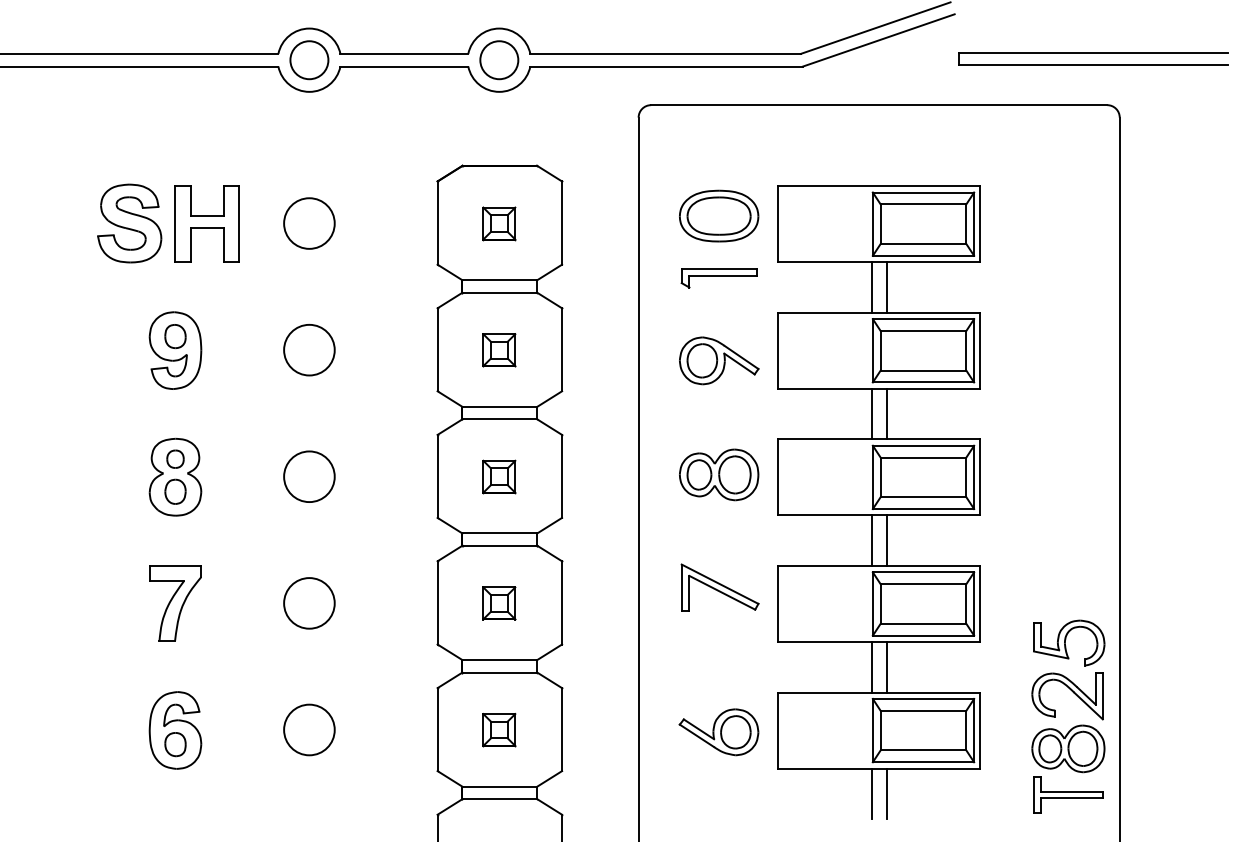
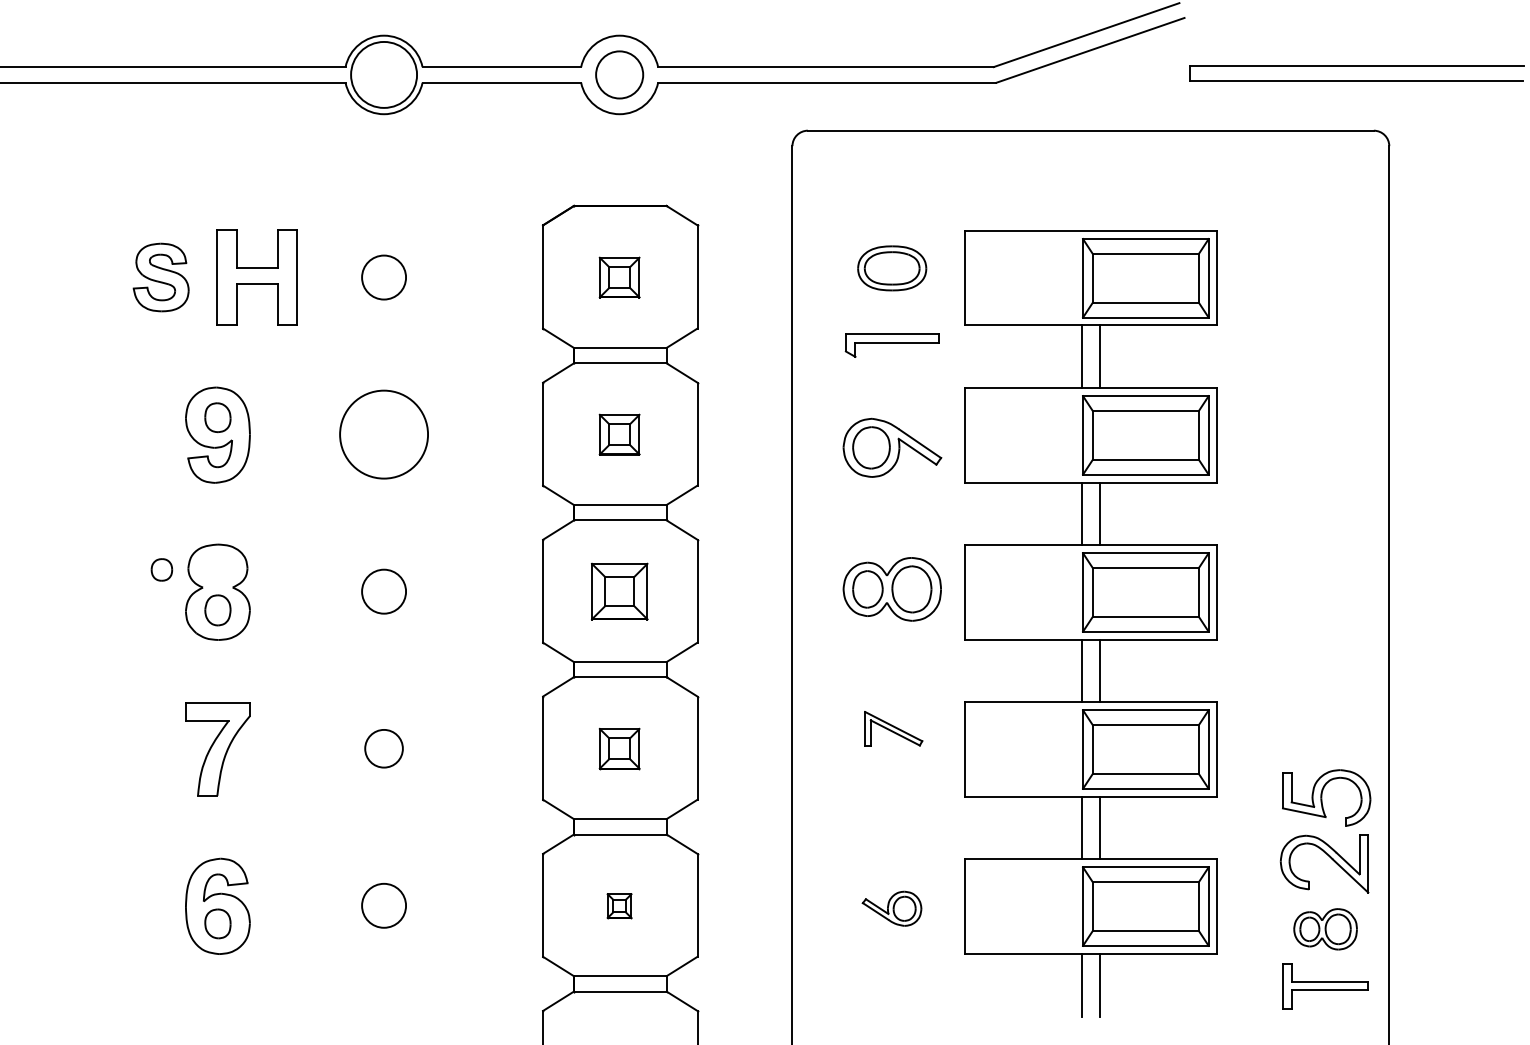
circle: (308, 59) -> (383, 74), size x1.4
part: (718, 216) -> (891, 268), size x0.7
part: (130, 223) -> (161, 277), size x0.7
circle: (308, 223) -> (383, 277), size x0.7
circle: (308, 350) -> (383, 434), size x1.4
part: (175, 458) -> (161, 569), moved
circle: (308, 476) -> (383, 591), size x0.7
part: (499, 476) -> (619, 591), size x1.4
part: (720, 587) -> (893, 728), size x0.6
circle: (308, 603) -> (383, 748), size x0.6
circle: (308, 729) -> (383, 905), size x0.7
part: (499, 730) -> (619, 906), size x0.6
part: (718, 732) -> (891, 908), size x0.6
part: (1068, 749) -> (1325, 929), size x0.7

